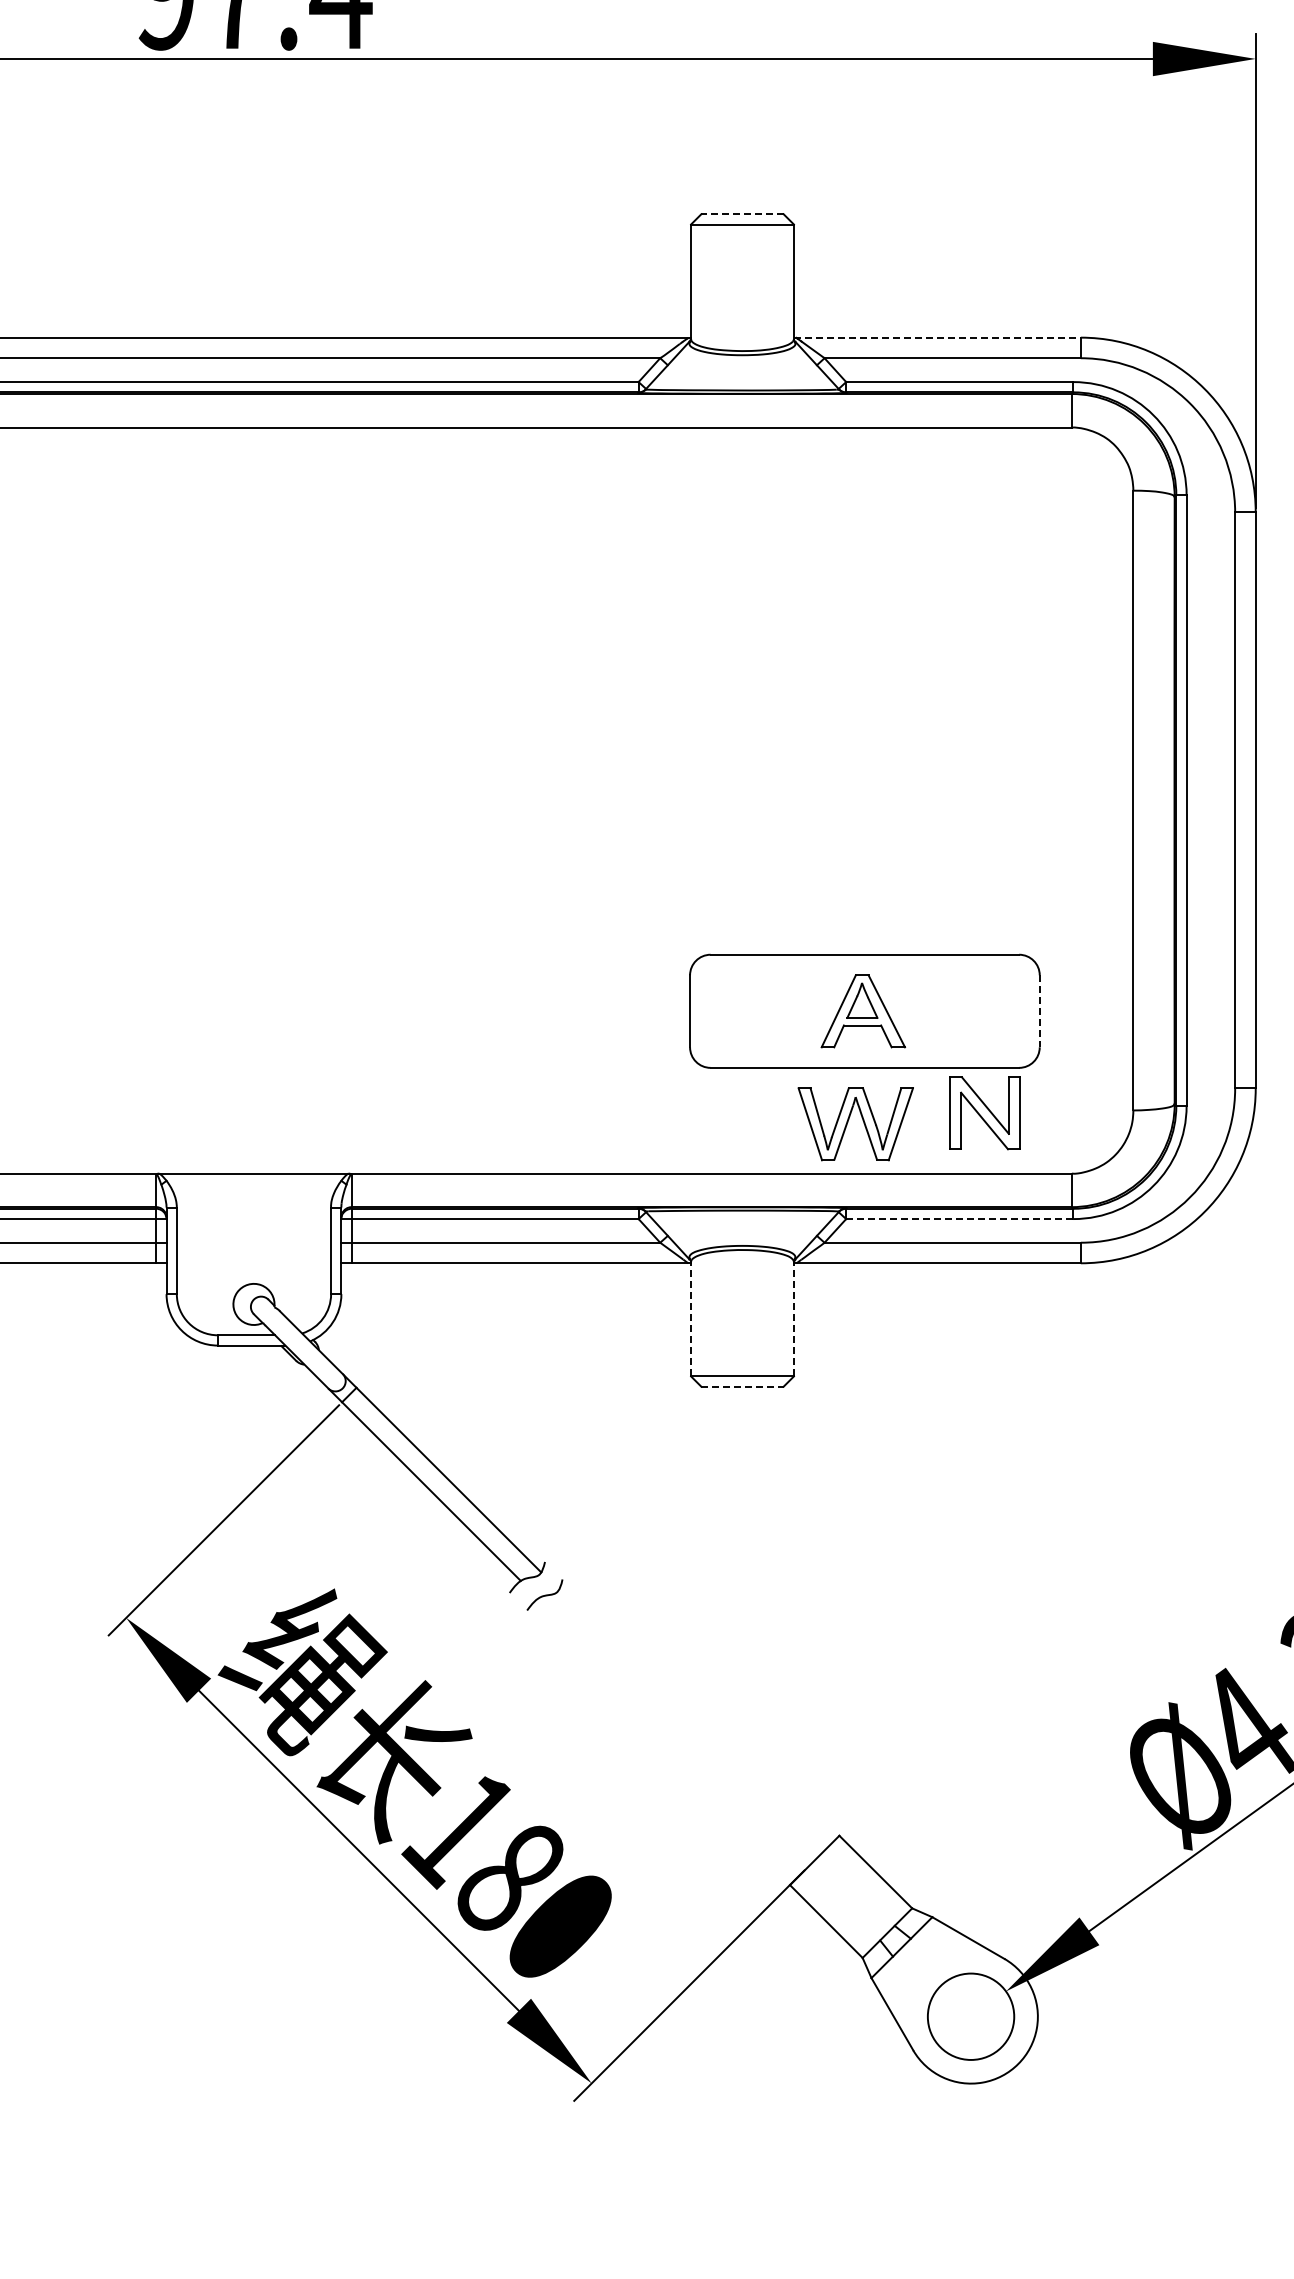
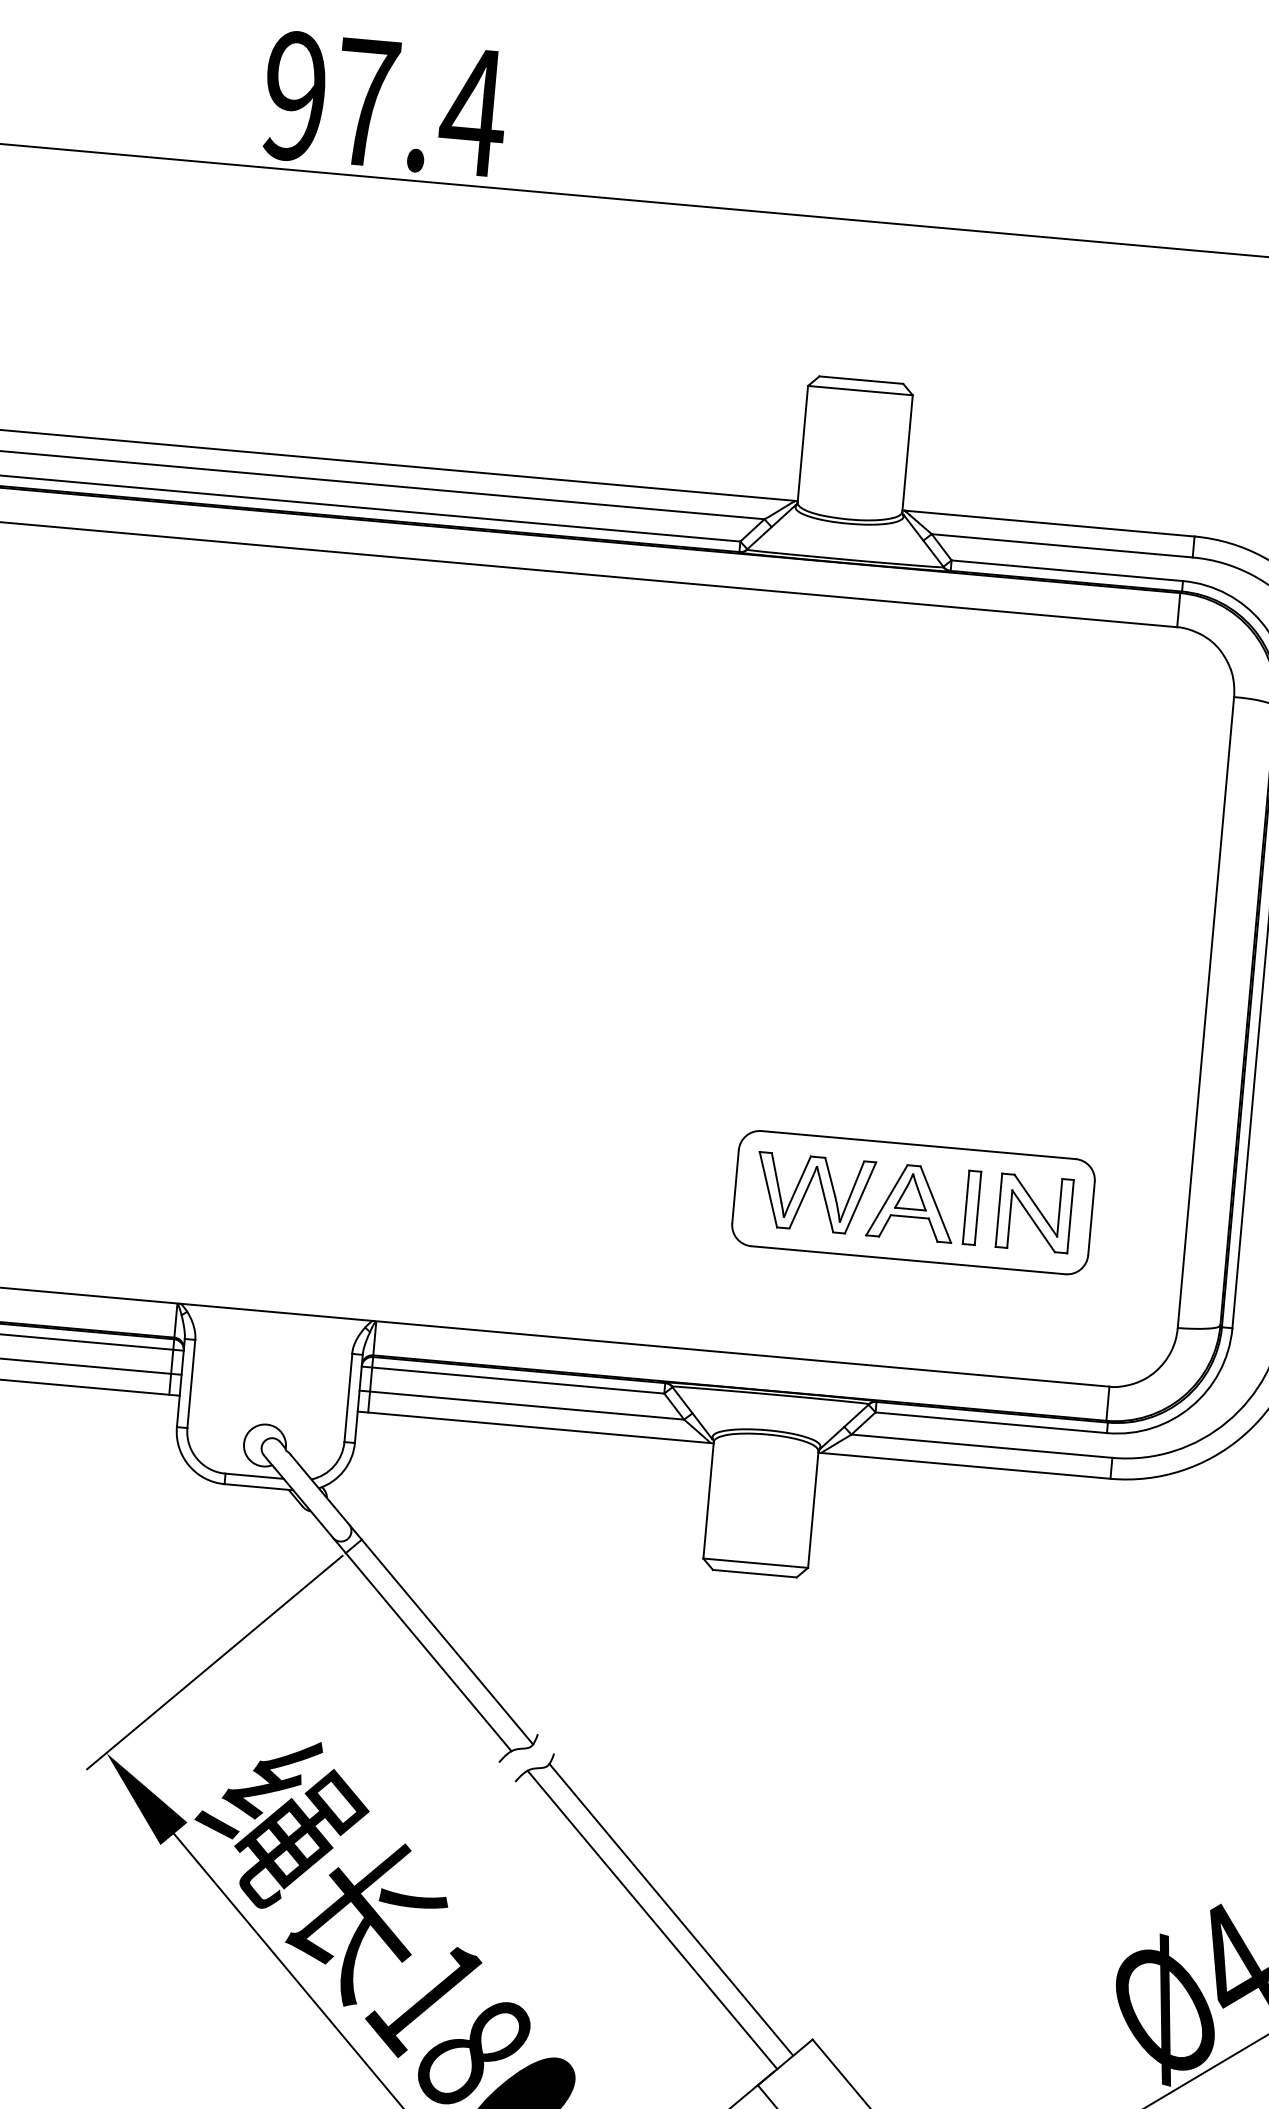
line: (742, 214) -> (861, 380), dashed -> solid
line: (937, 337) -> (1048, 523), dashed -> solid
part: (922, 1010) -> (972, 1207), added
line: (1039, 1011) -> (1091, 1218), dashed -> solid
part: (984, 1113) -> (1034, 1213), moved
part: (848, 1122) -> (807, 1191), moved
line: (959, 1219) -> (990, 1423), dashed -> solid
line: (691, 1318) -> (709, 1499), dashed -> solid
line: (793, 1318) -> (812, 1508), dashed -> solid
line: (743, 1386) -> (755, 1573), dashed -> solid
line: (689, 1721) -> (670, 1909), added
line: (672, 1732) -> (652, 1919), added

